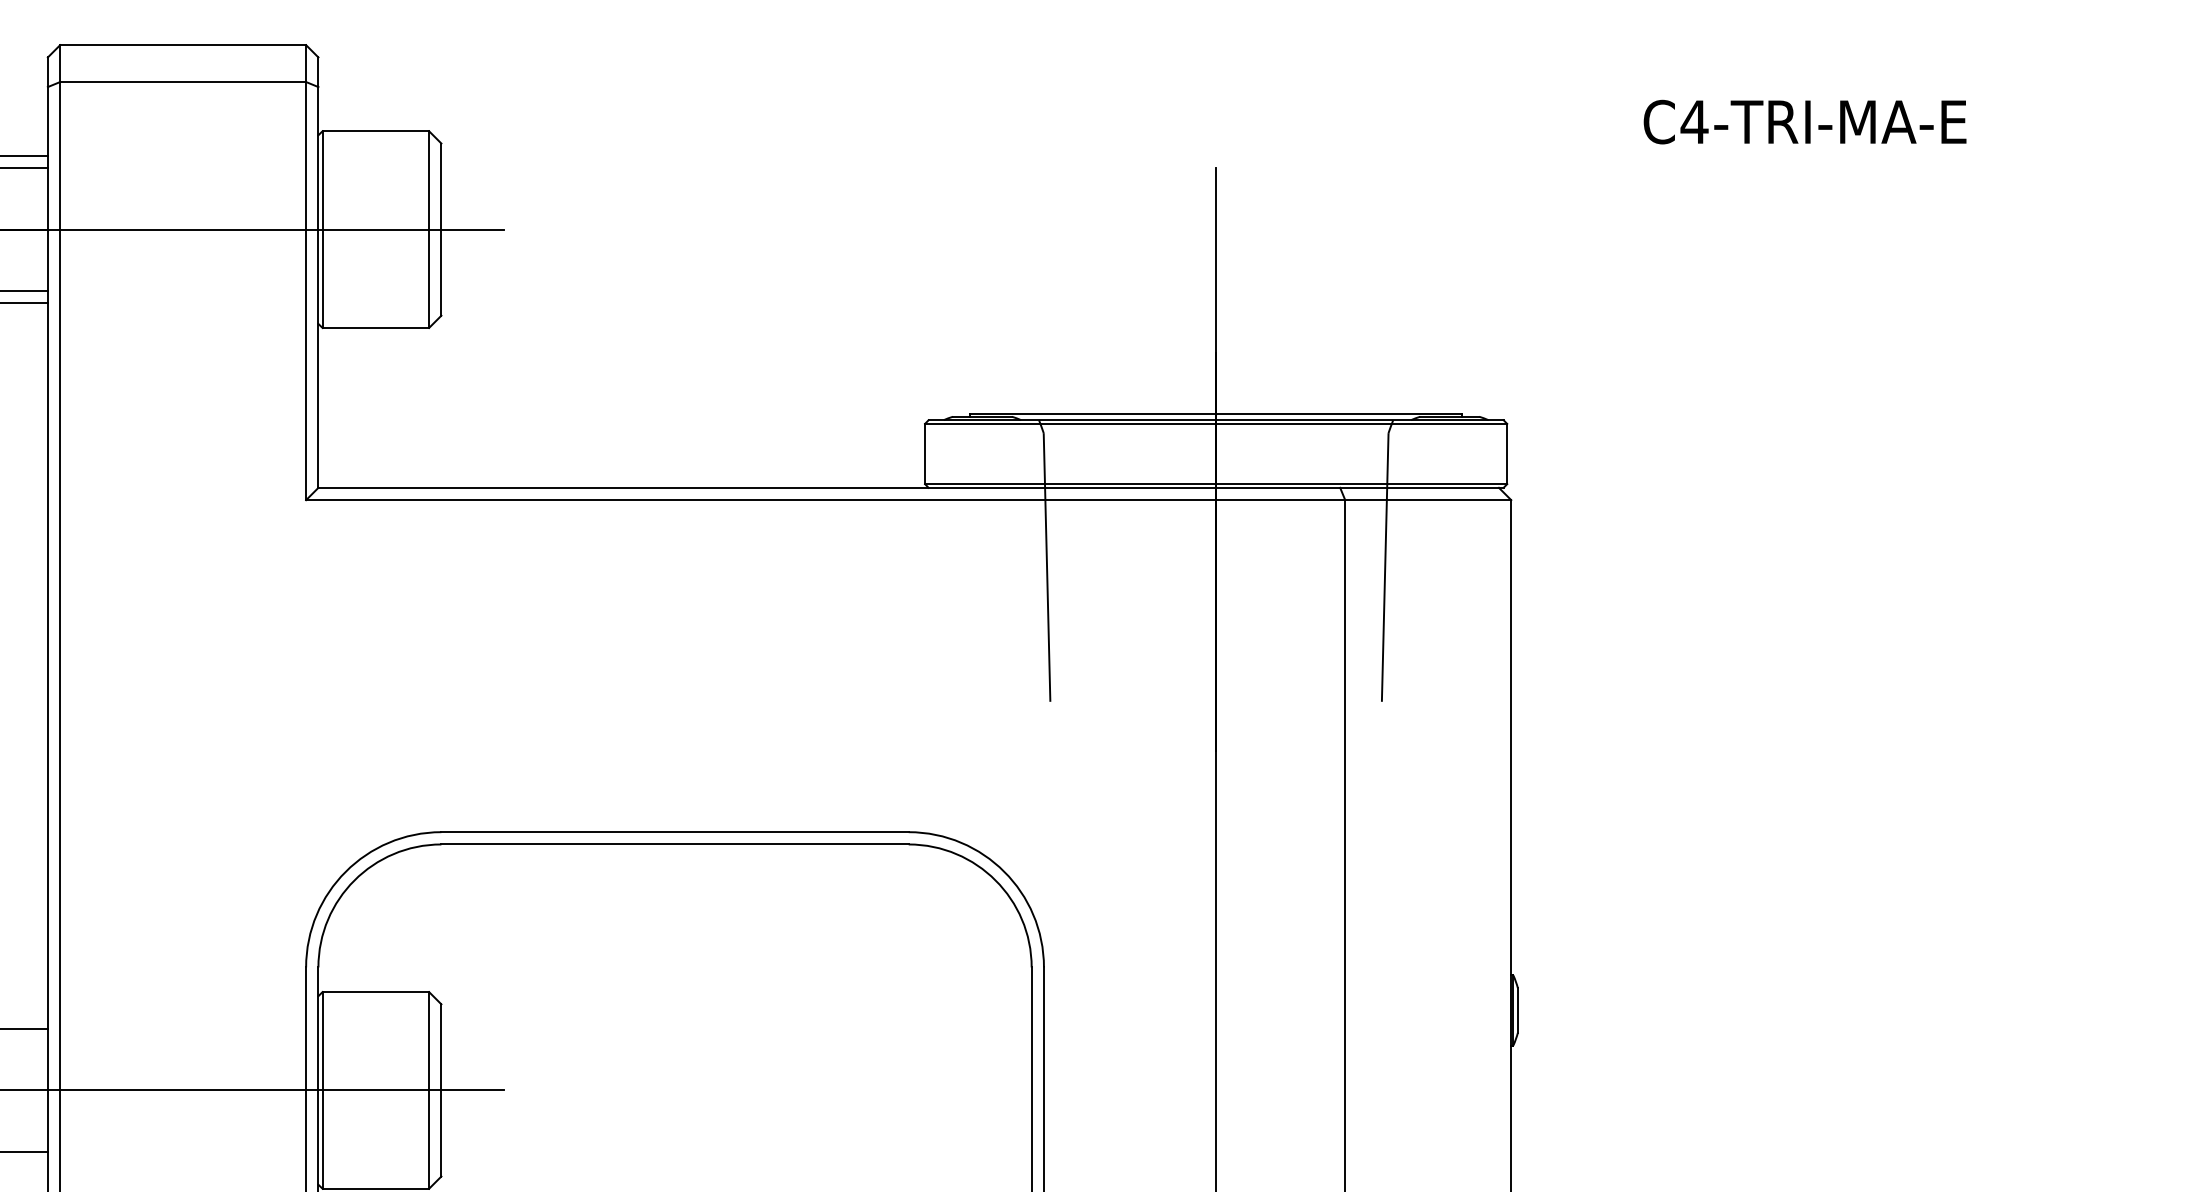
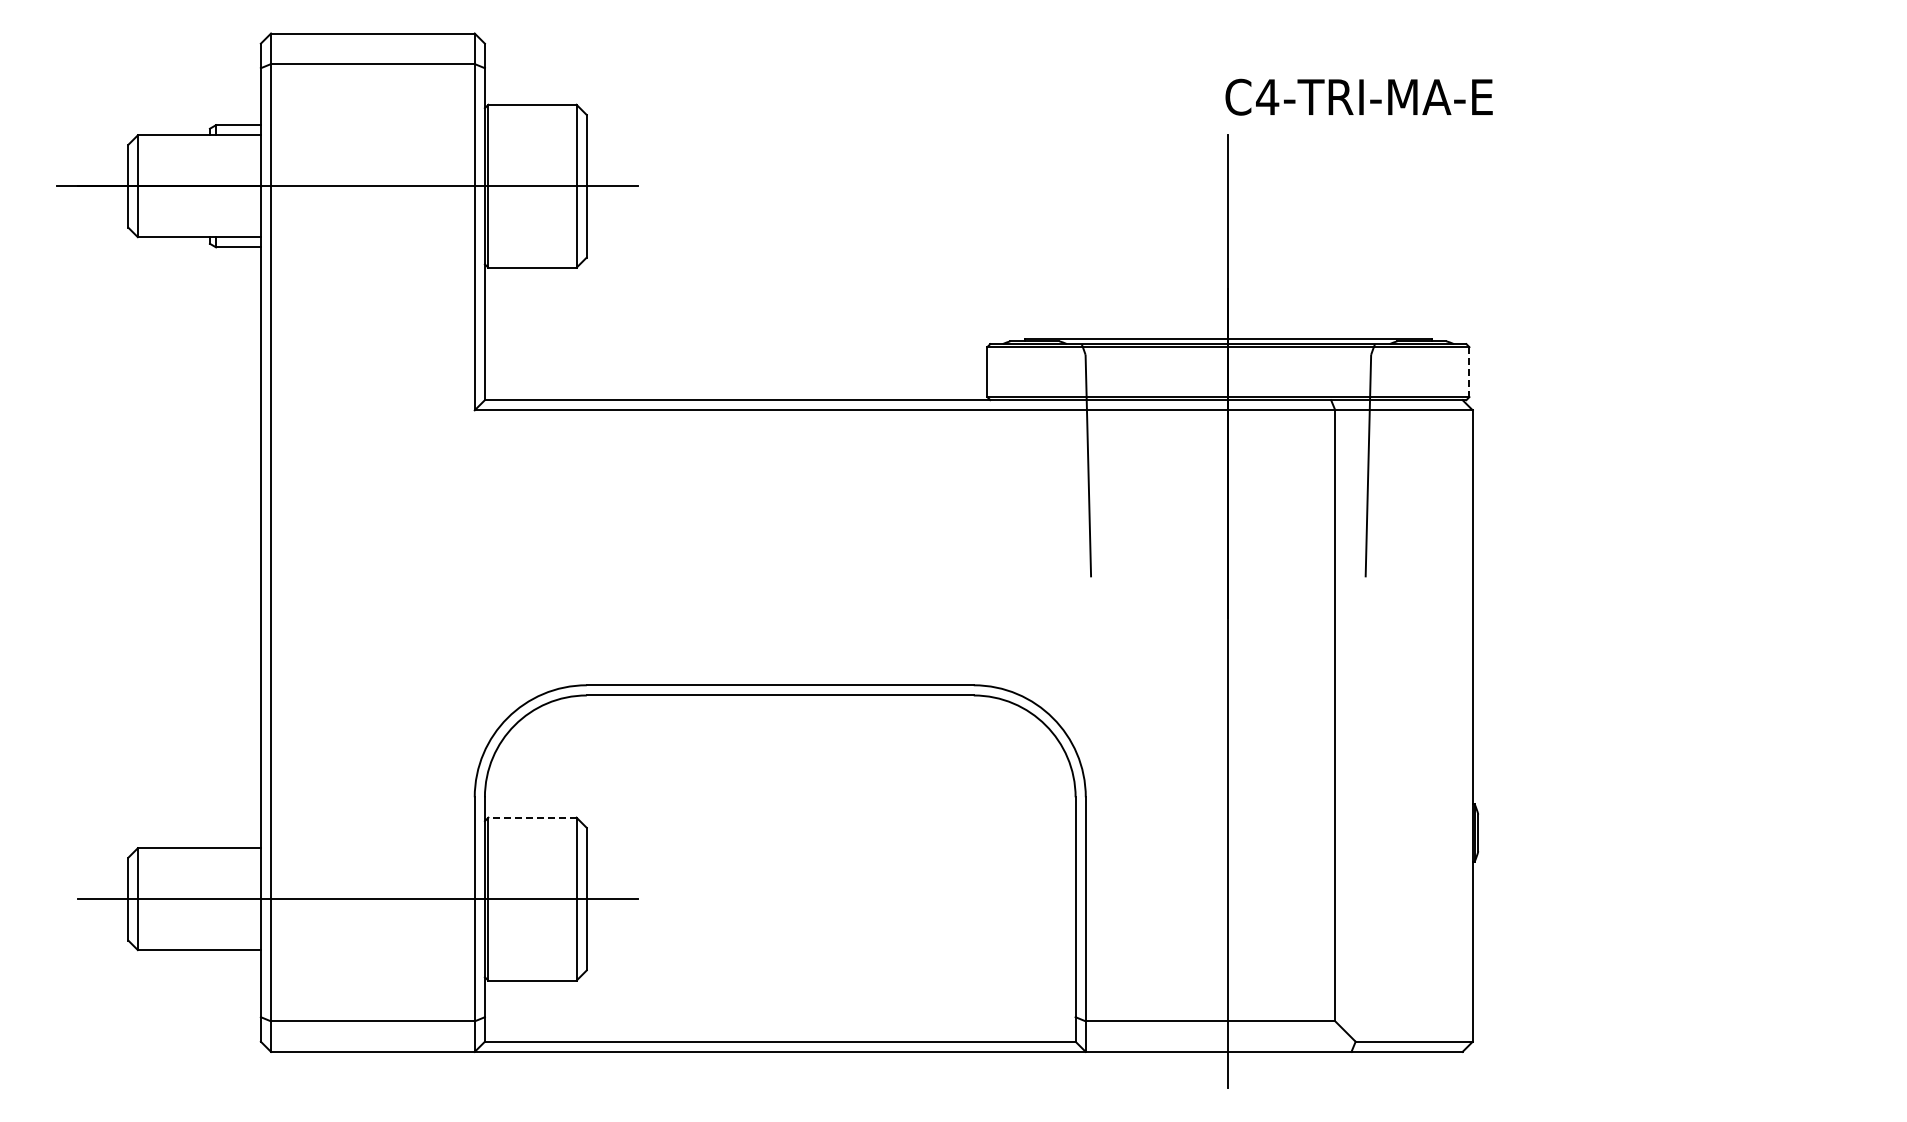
text: (1804, 121) -> (1358, 96), moved
line: (1507, 454) -> (1469, 372), solid -> dashed
line: (375, 991) -> (532, 817), solid -> dashed

